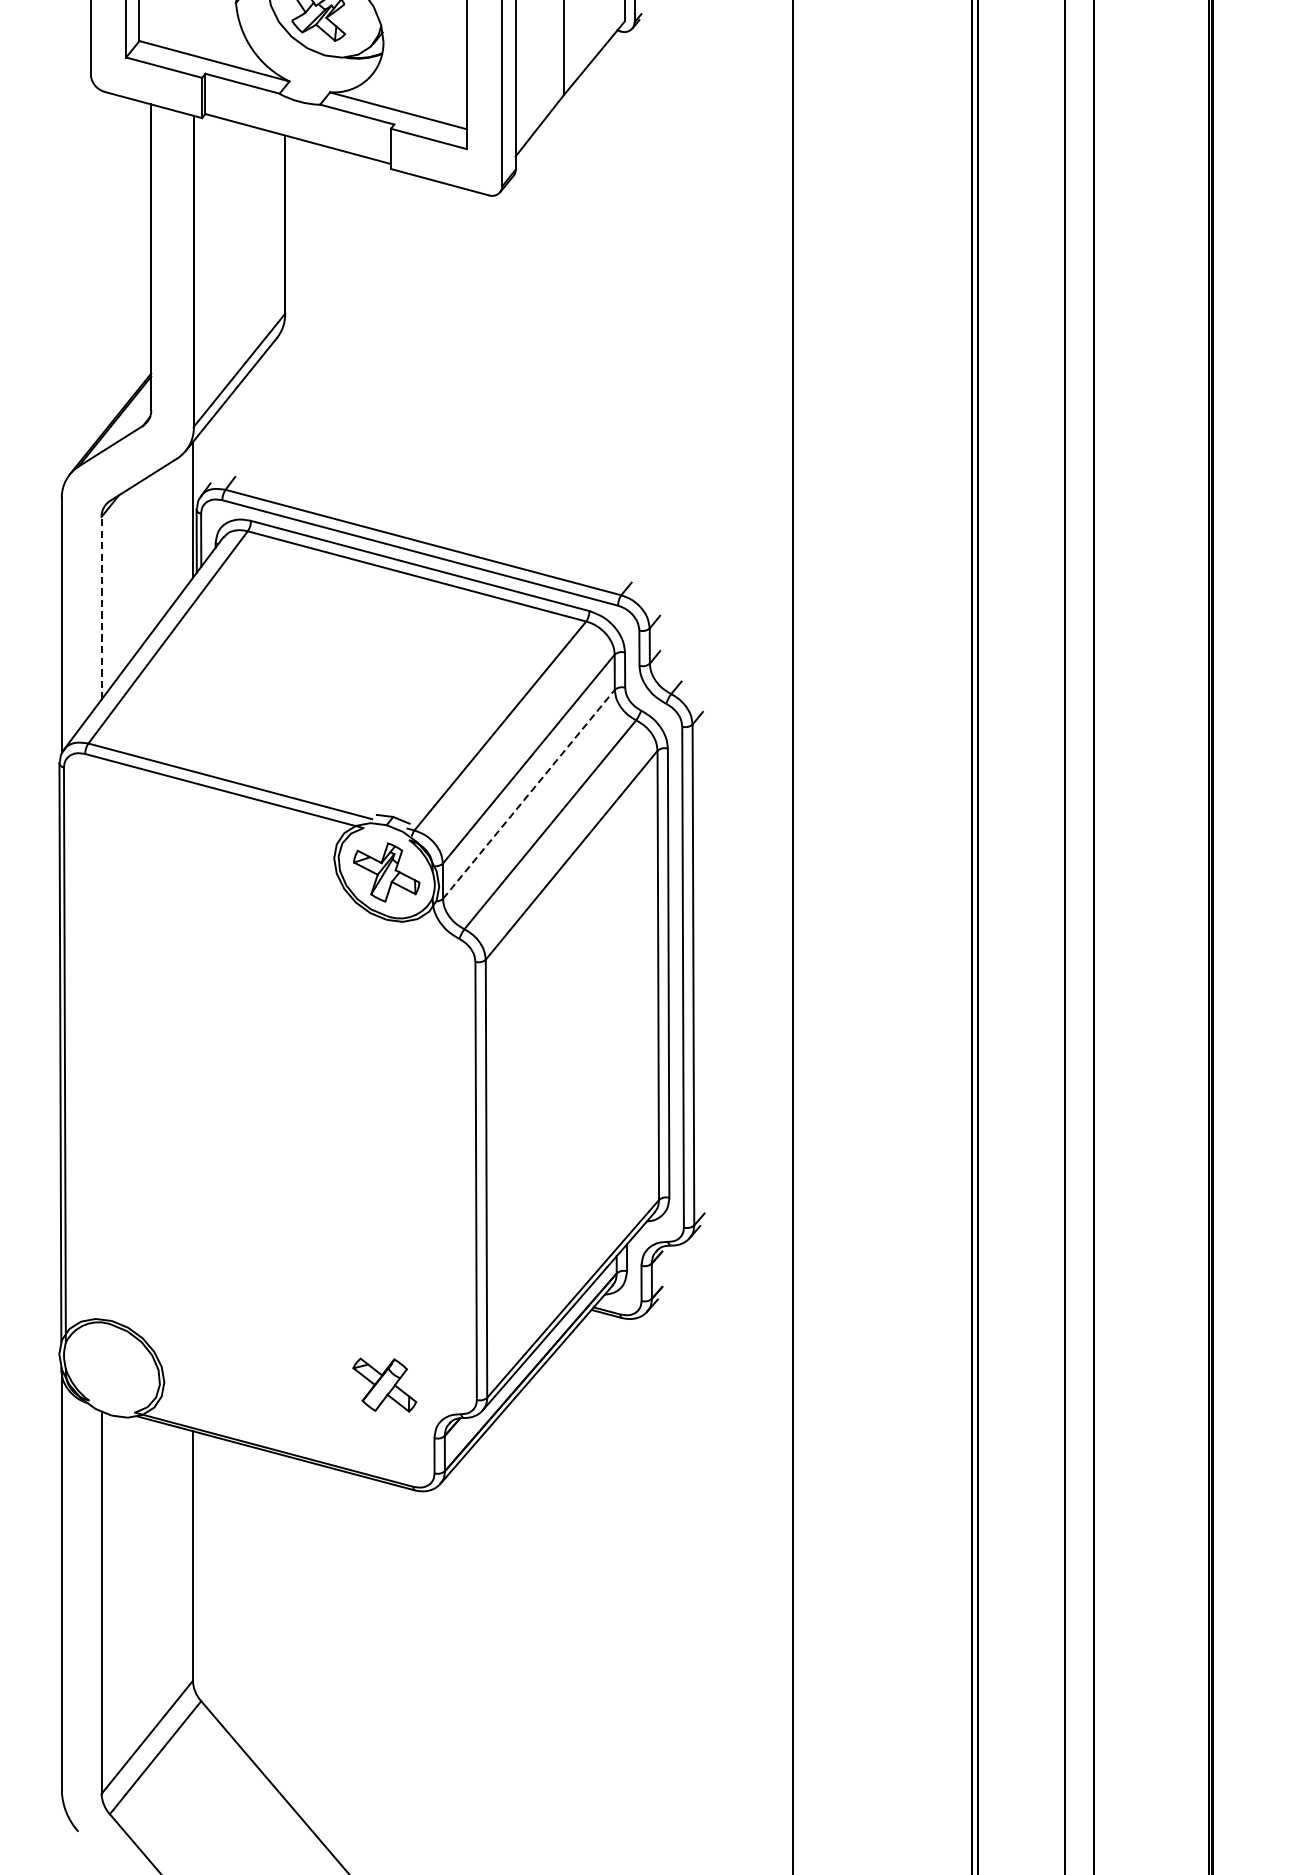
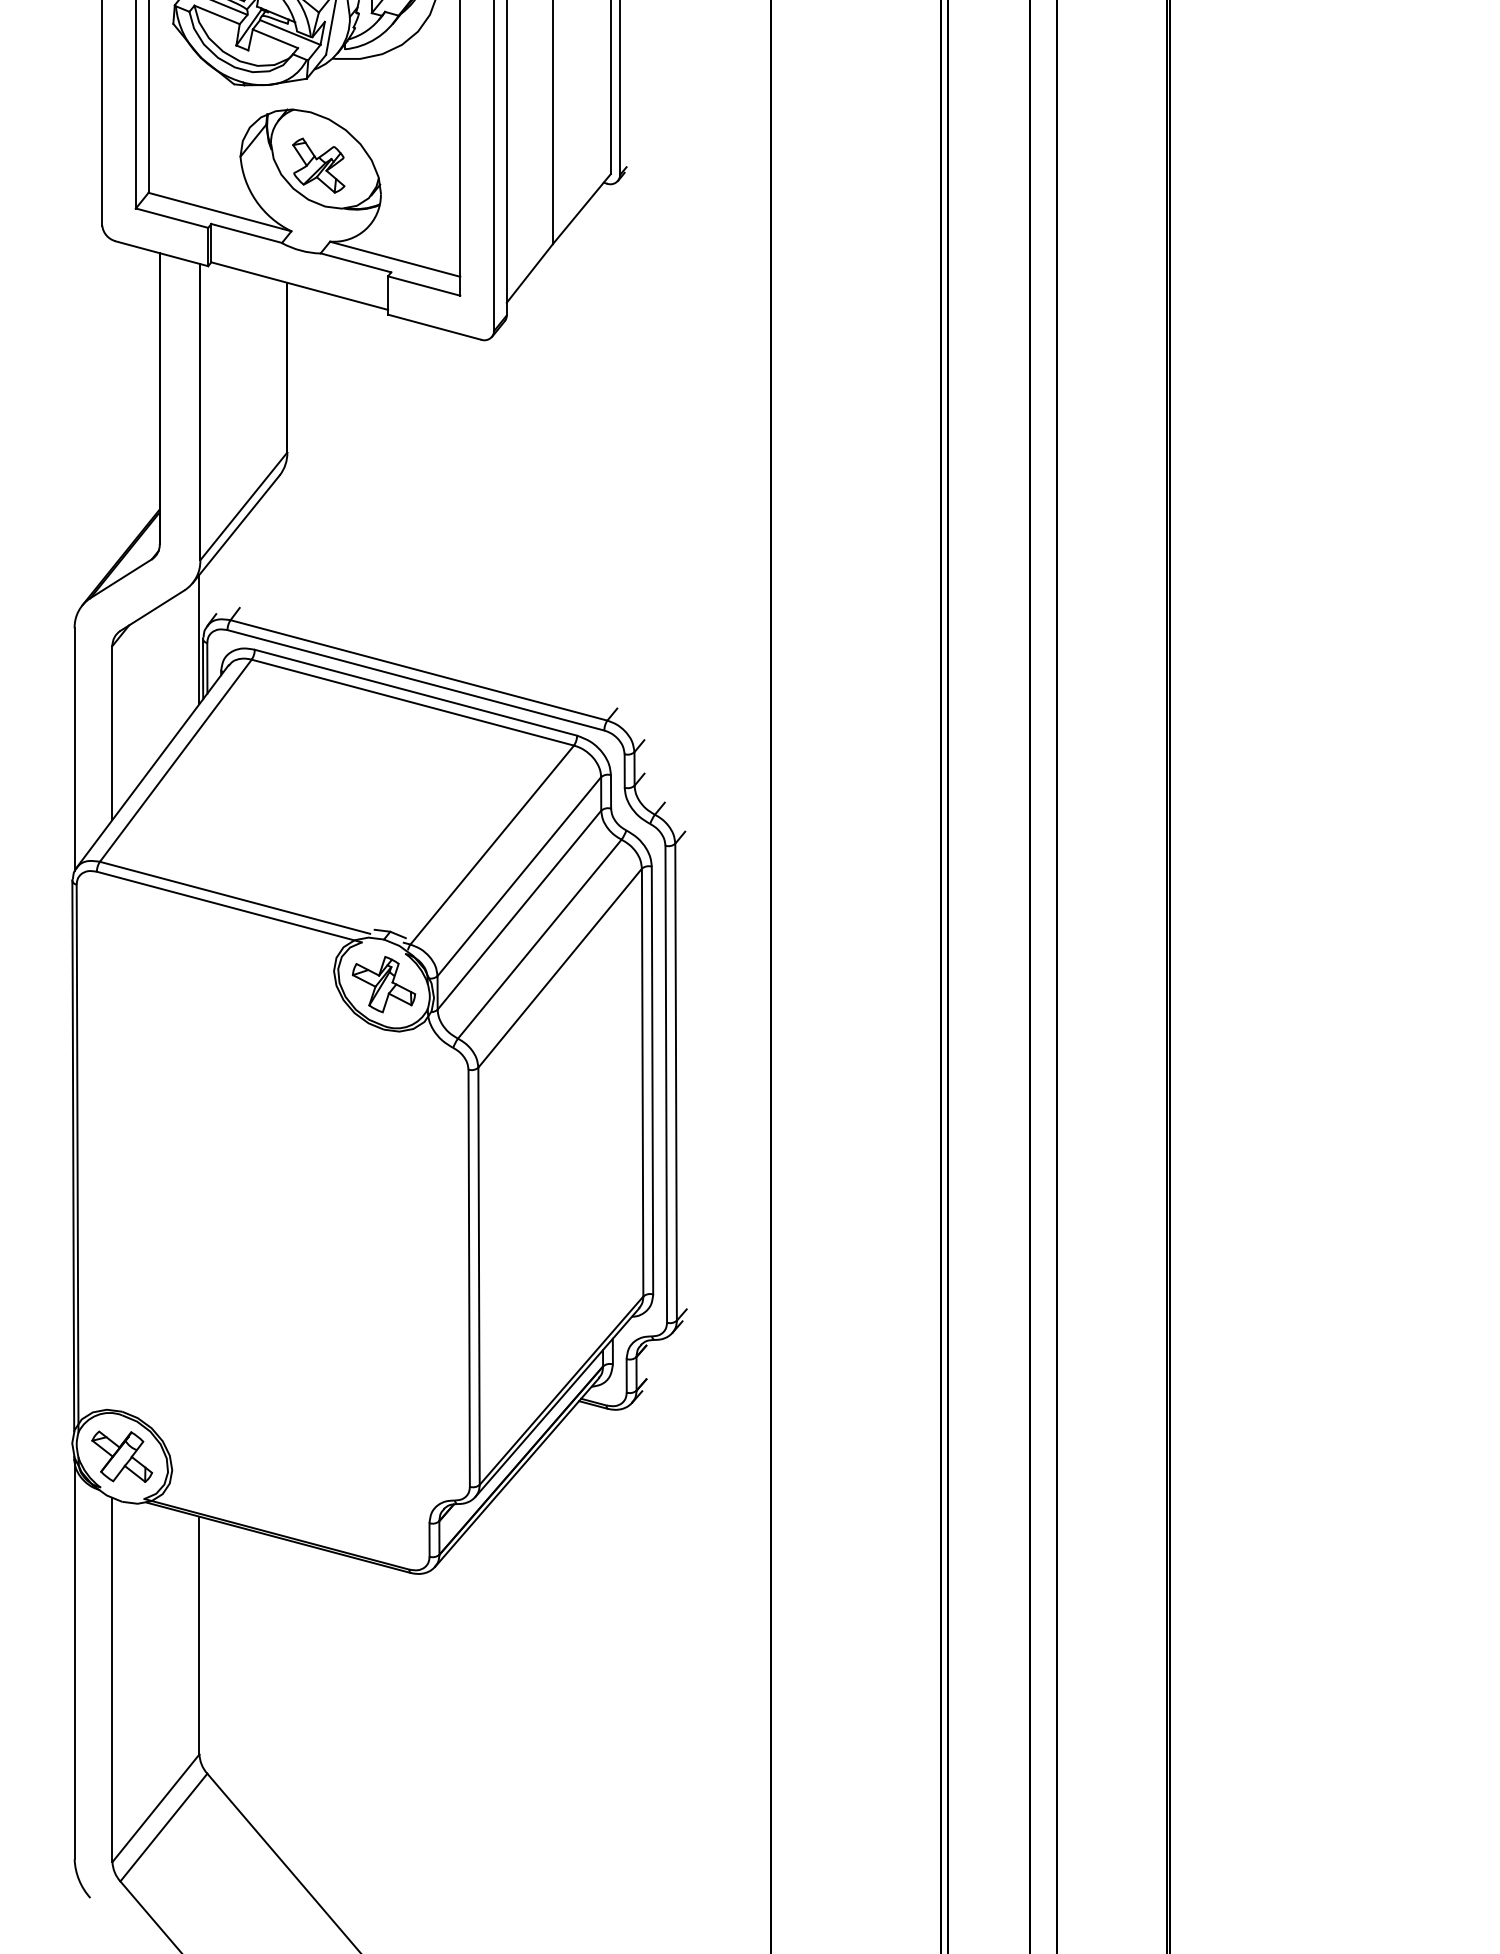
line: (101, 607) -> (112, 732), dashed -> solid
line: (528, 794) -> (519, 910), dashed -> solid
part: (385, 1384) -> (122, 1456), moved

